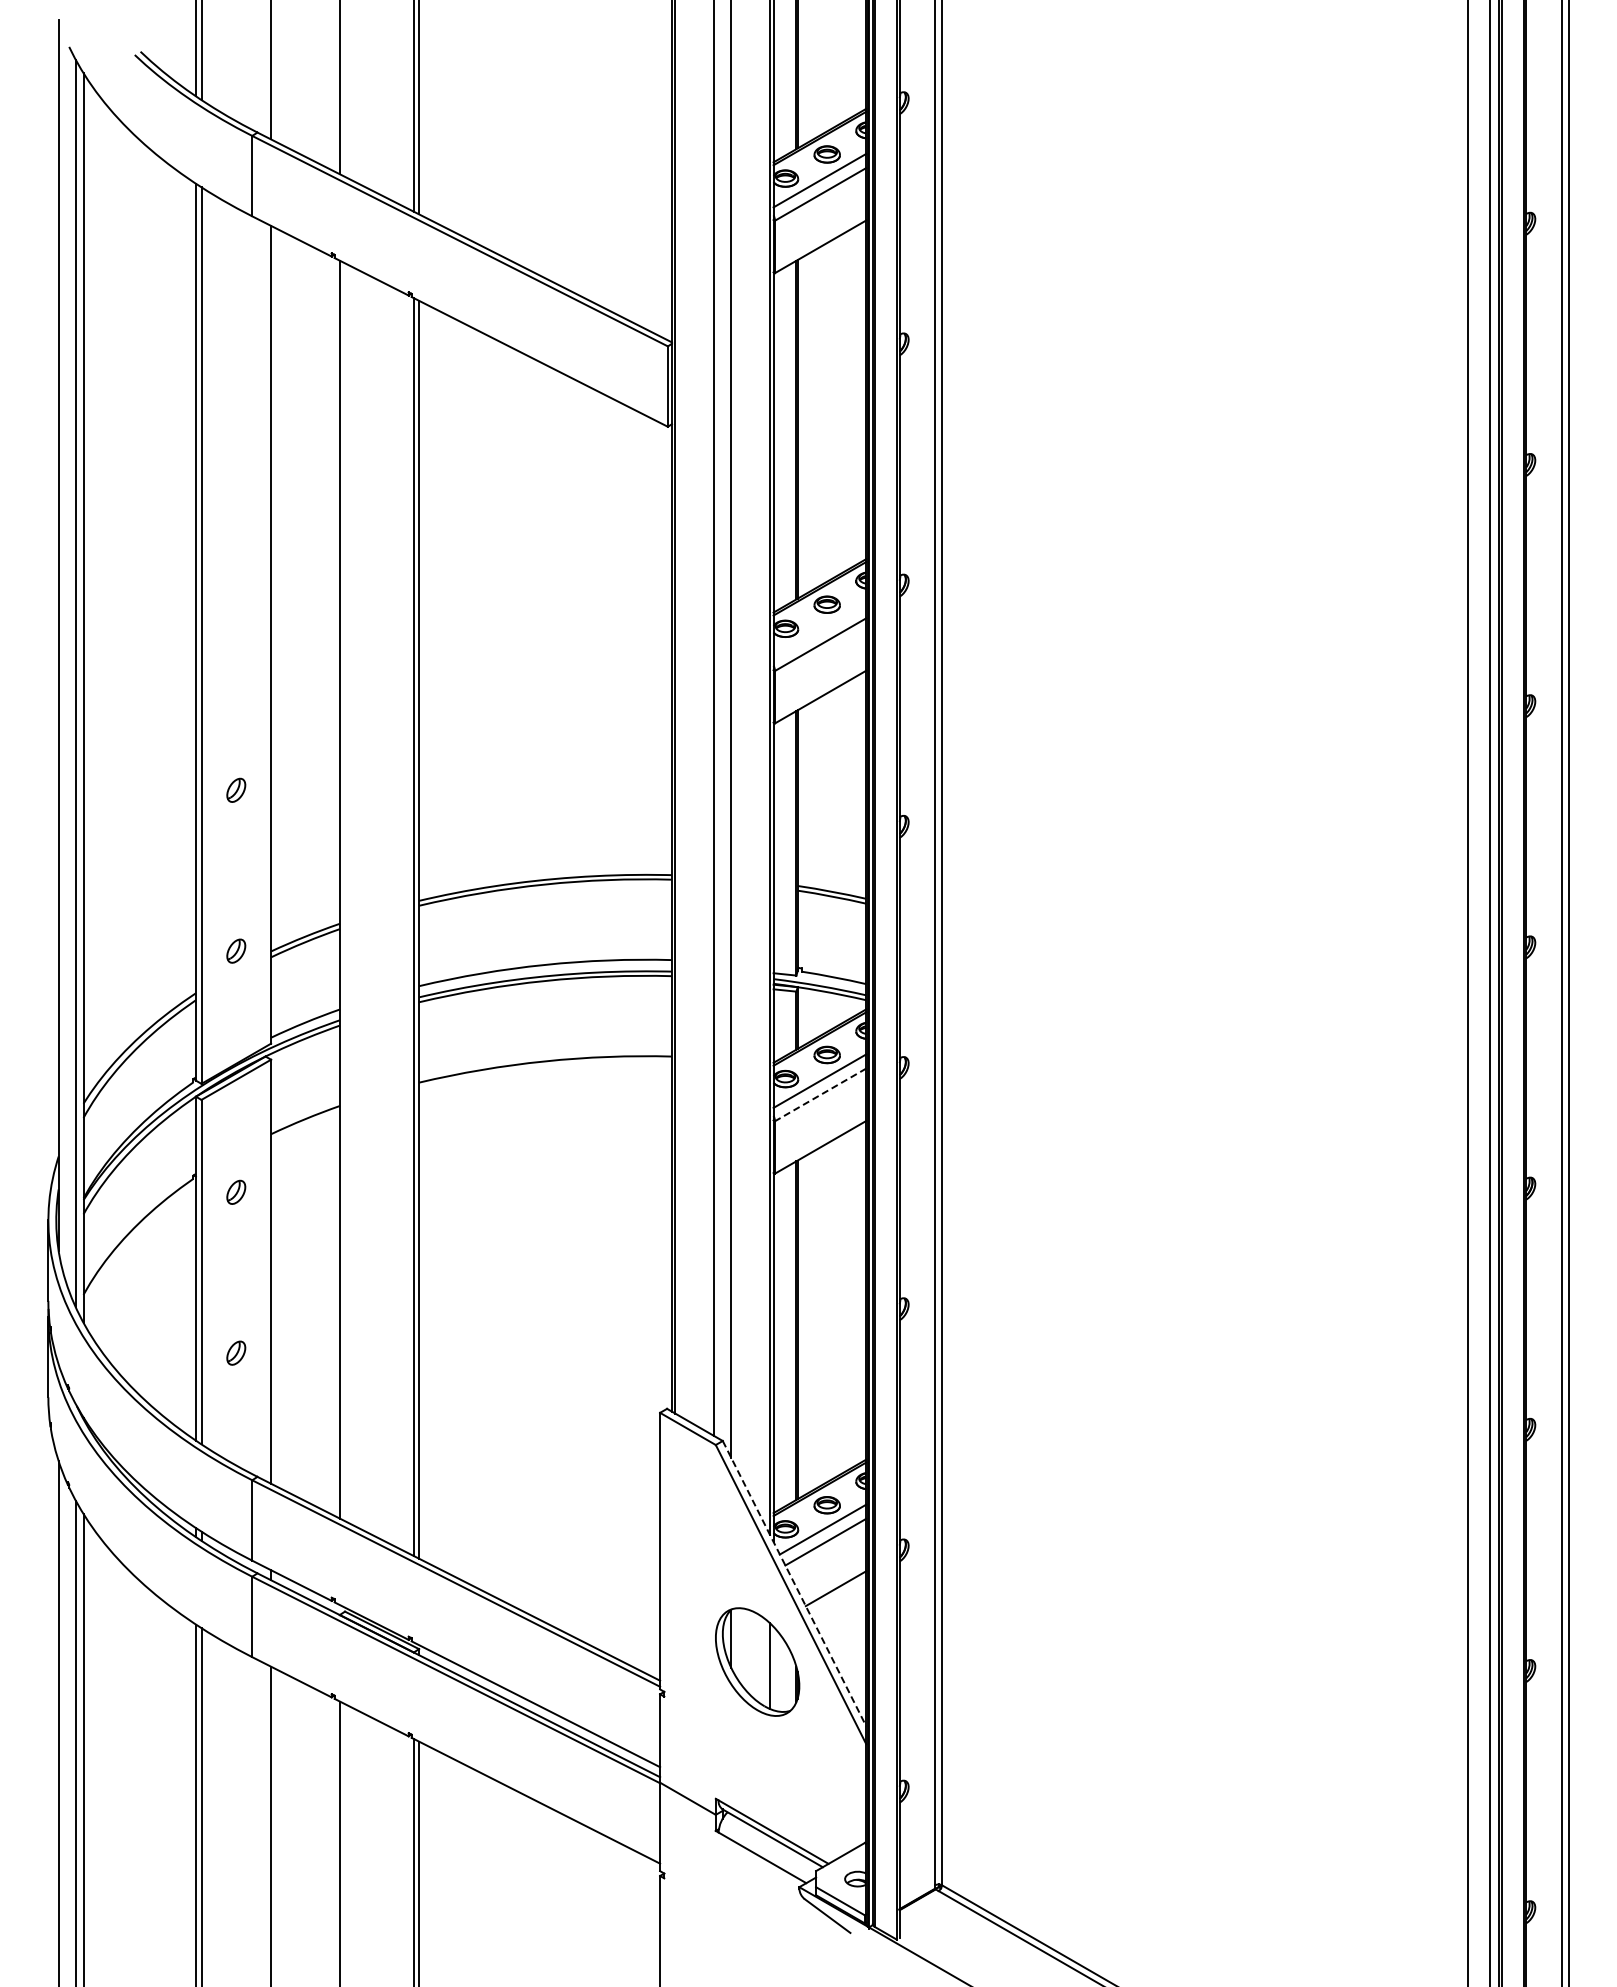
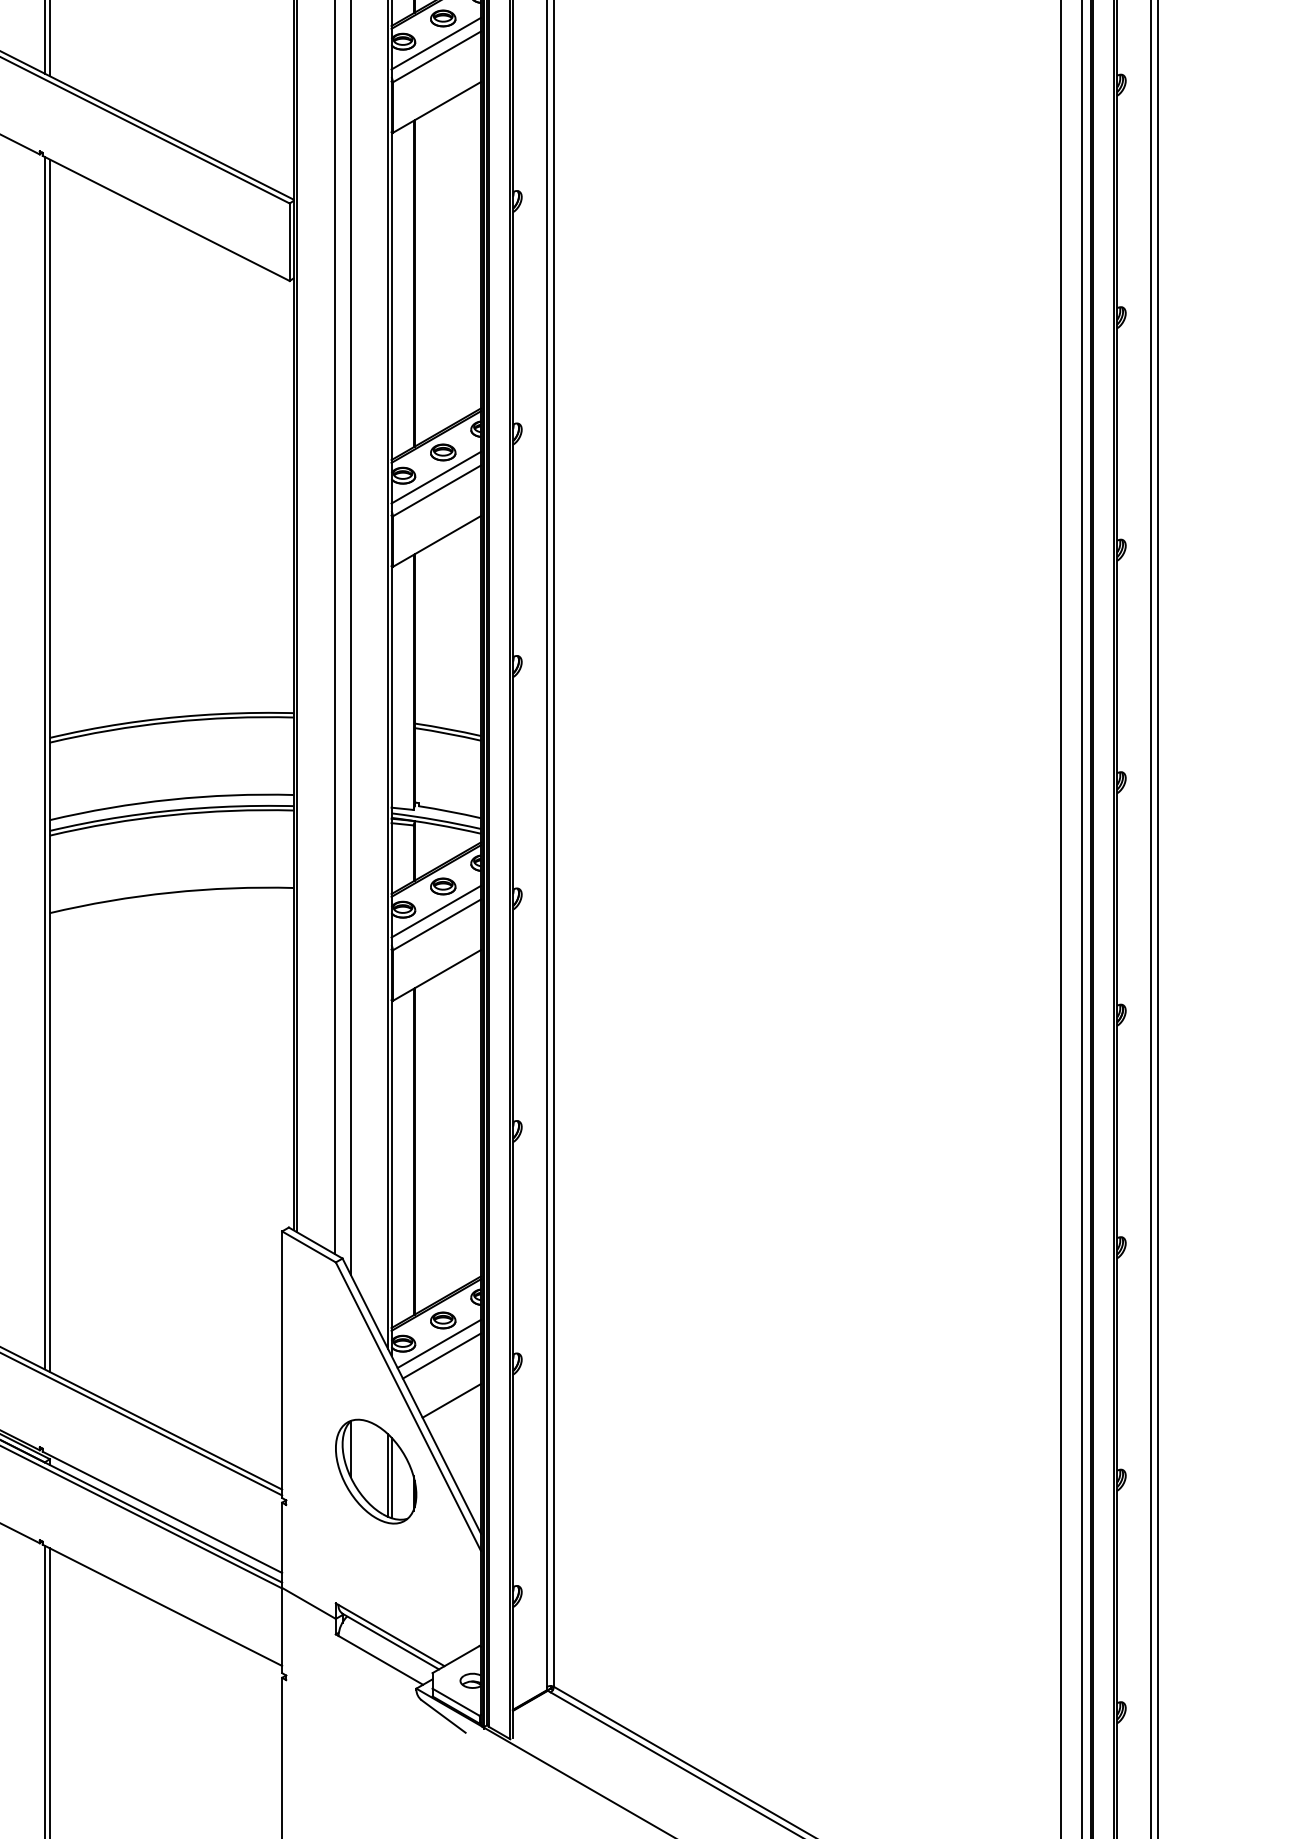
line: (819, 630) -> (435, 477), added
line: (820, 1094) -> (436, 924), dashed -> solid
line: (794, 1583) -> (411, 1395), dashed -> solid
line: (773, 1668) -> (391, 1477), added

